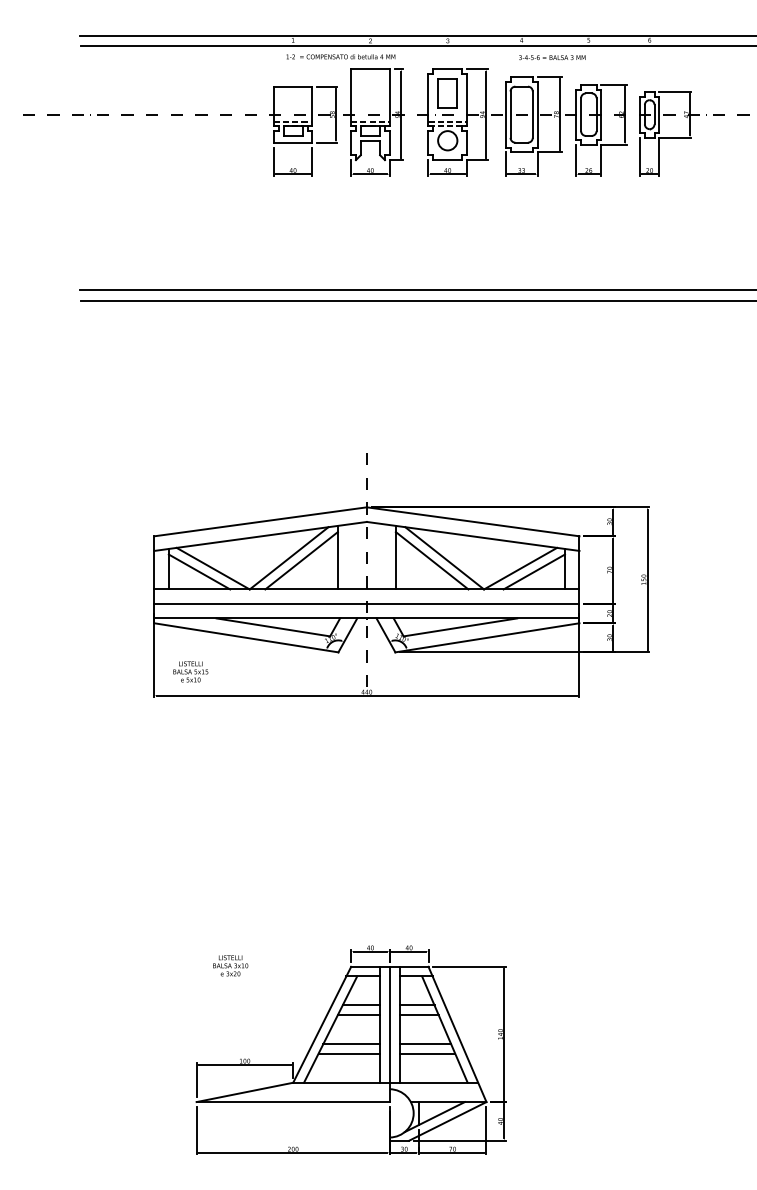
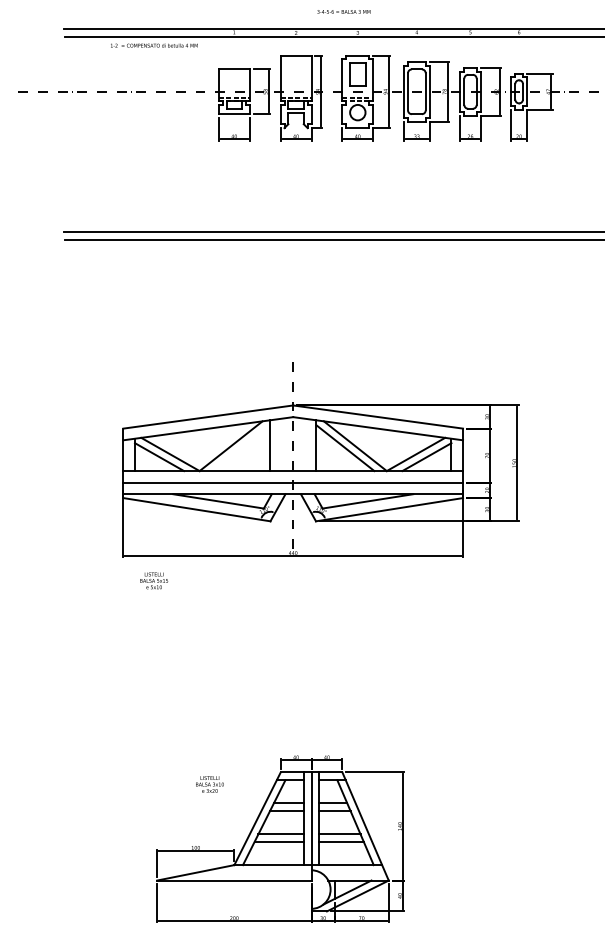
text: (340, 56) -> (153, 45), moved
text: (552, 57) -> (344, 11), moved
line: (301, 560) -> (240, 447), removed
text: (190, 671) -> (153, 580), moved
text: (230, 965) -> (209, 784), moved

